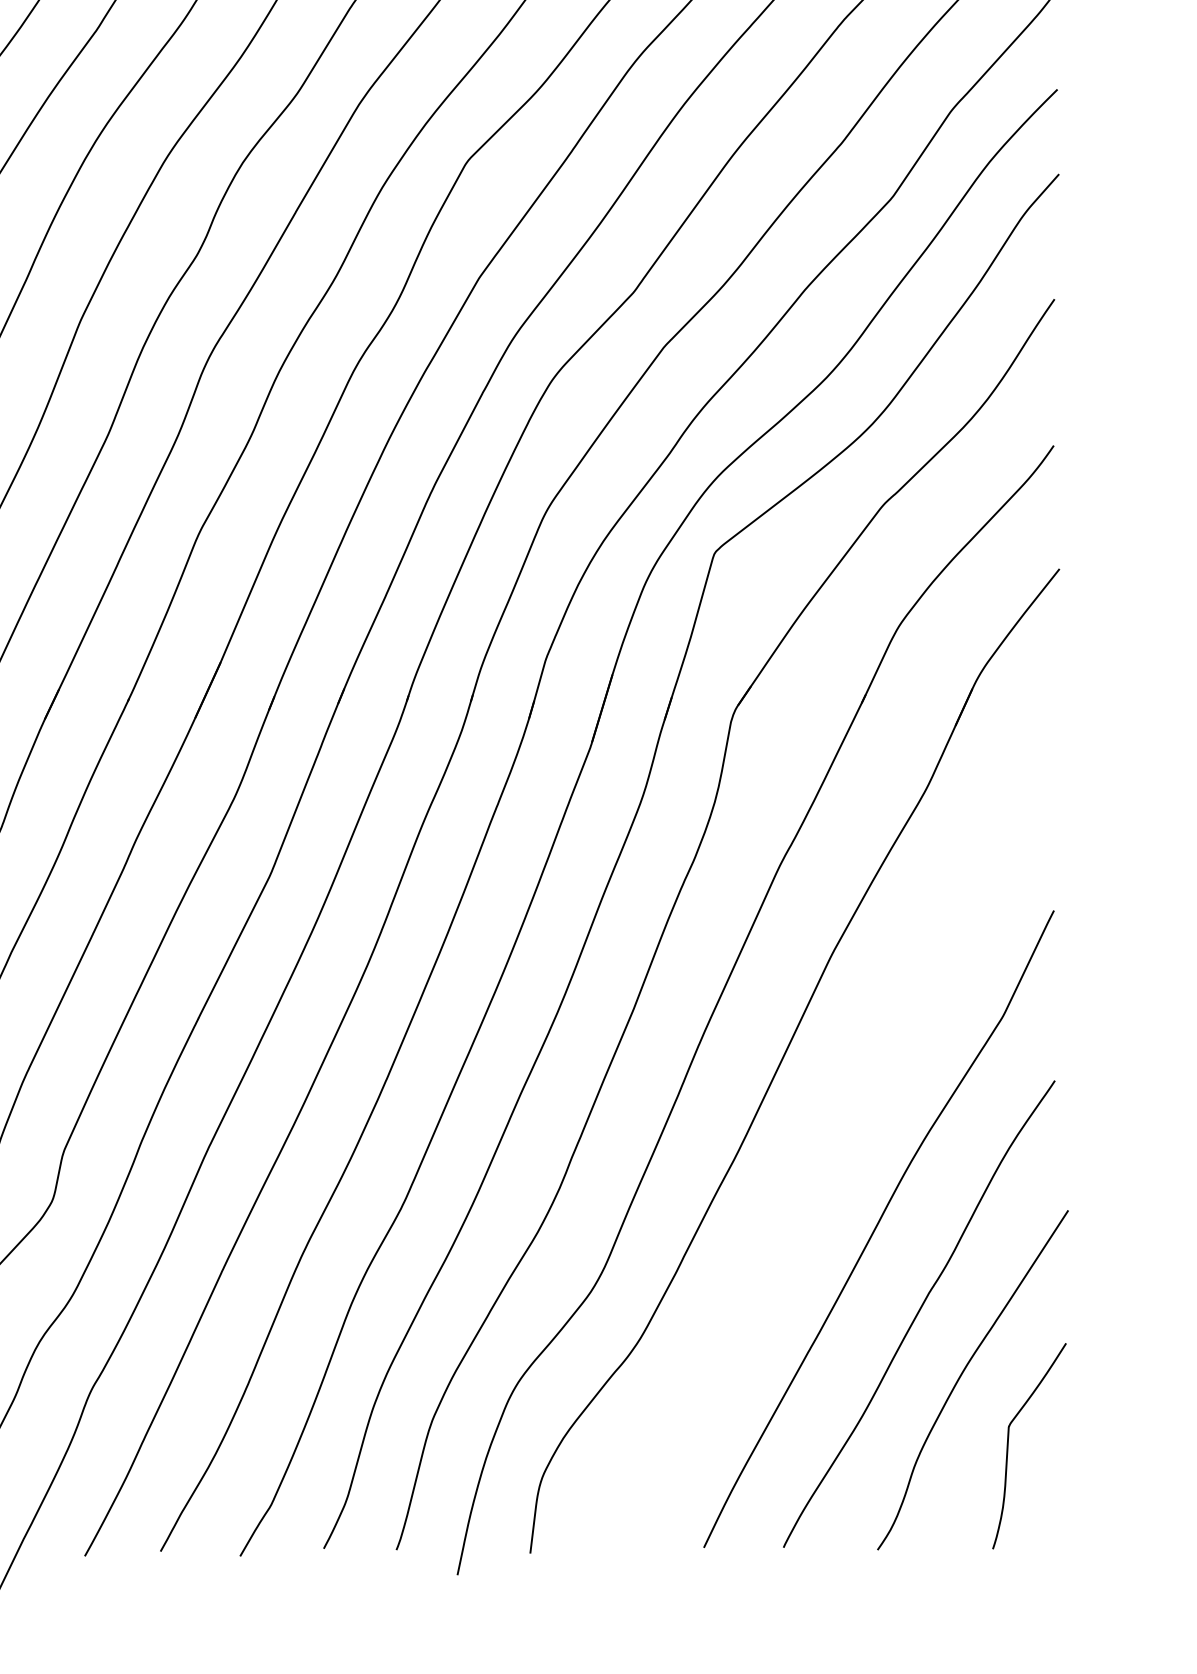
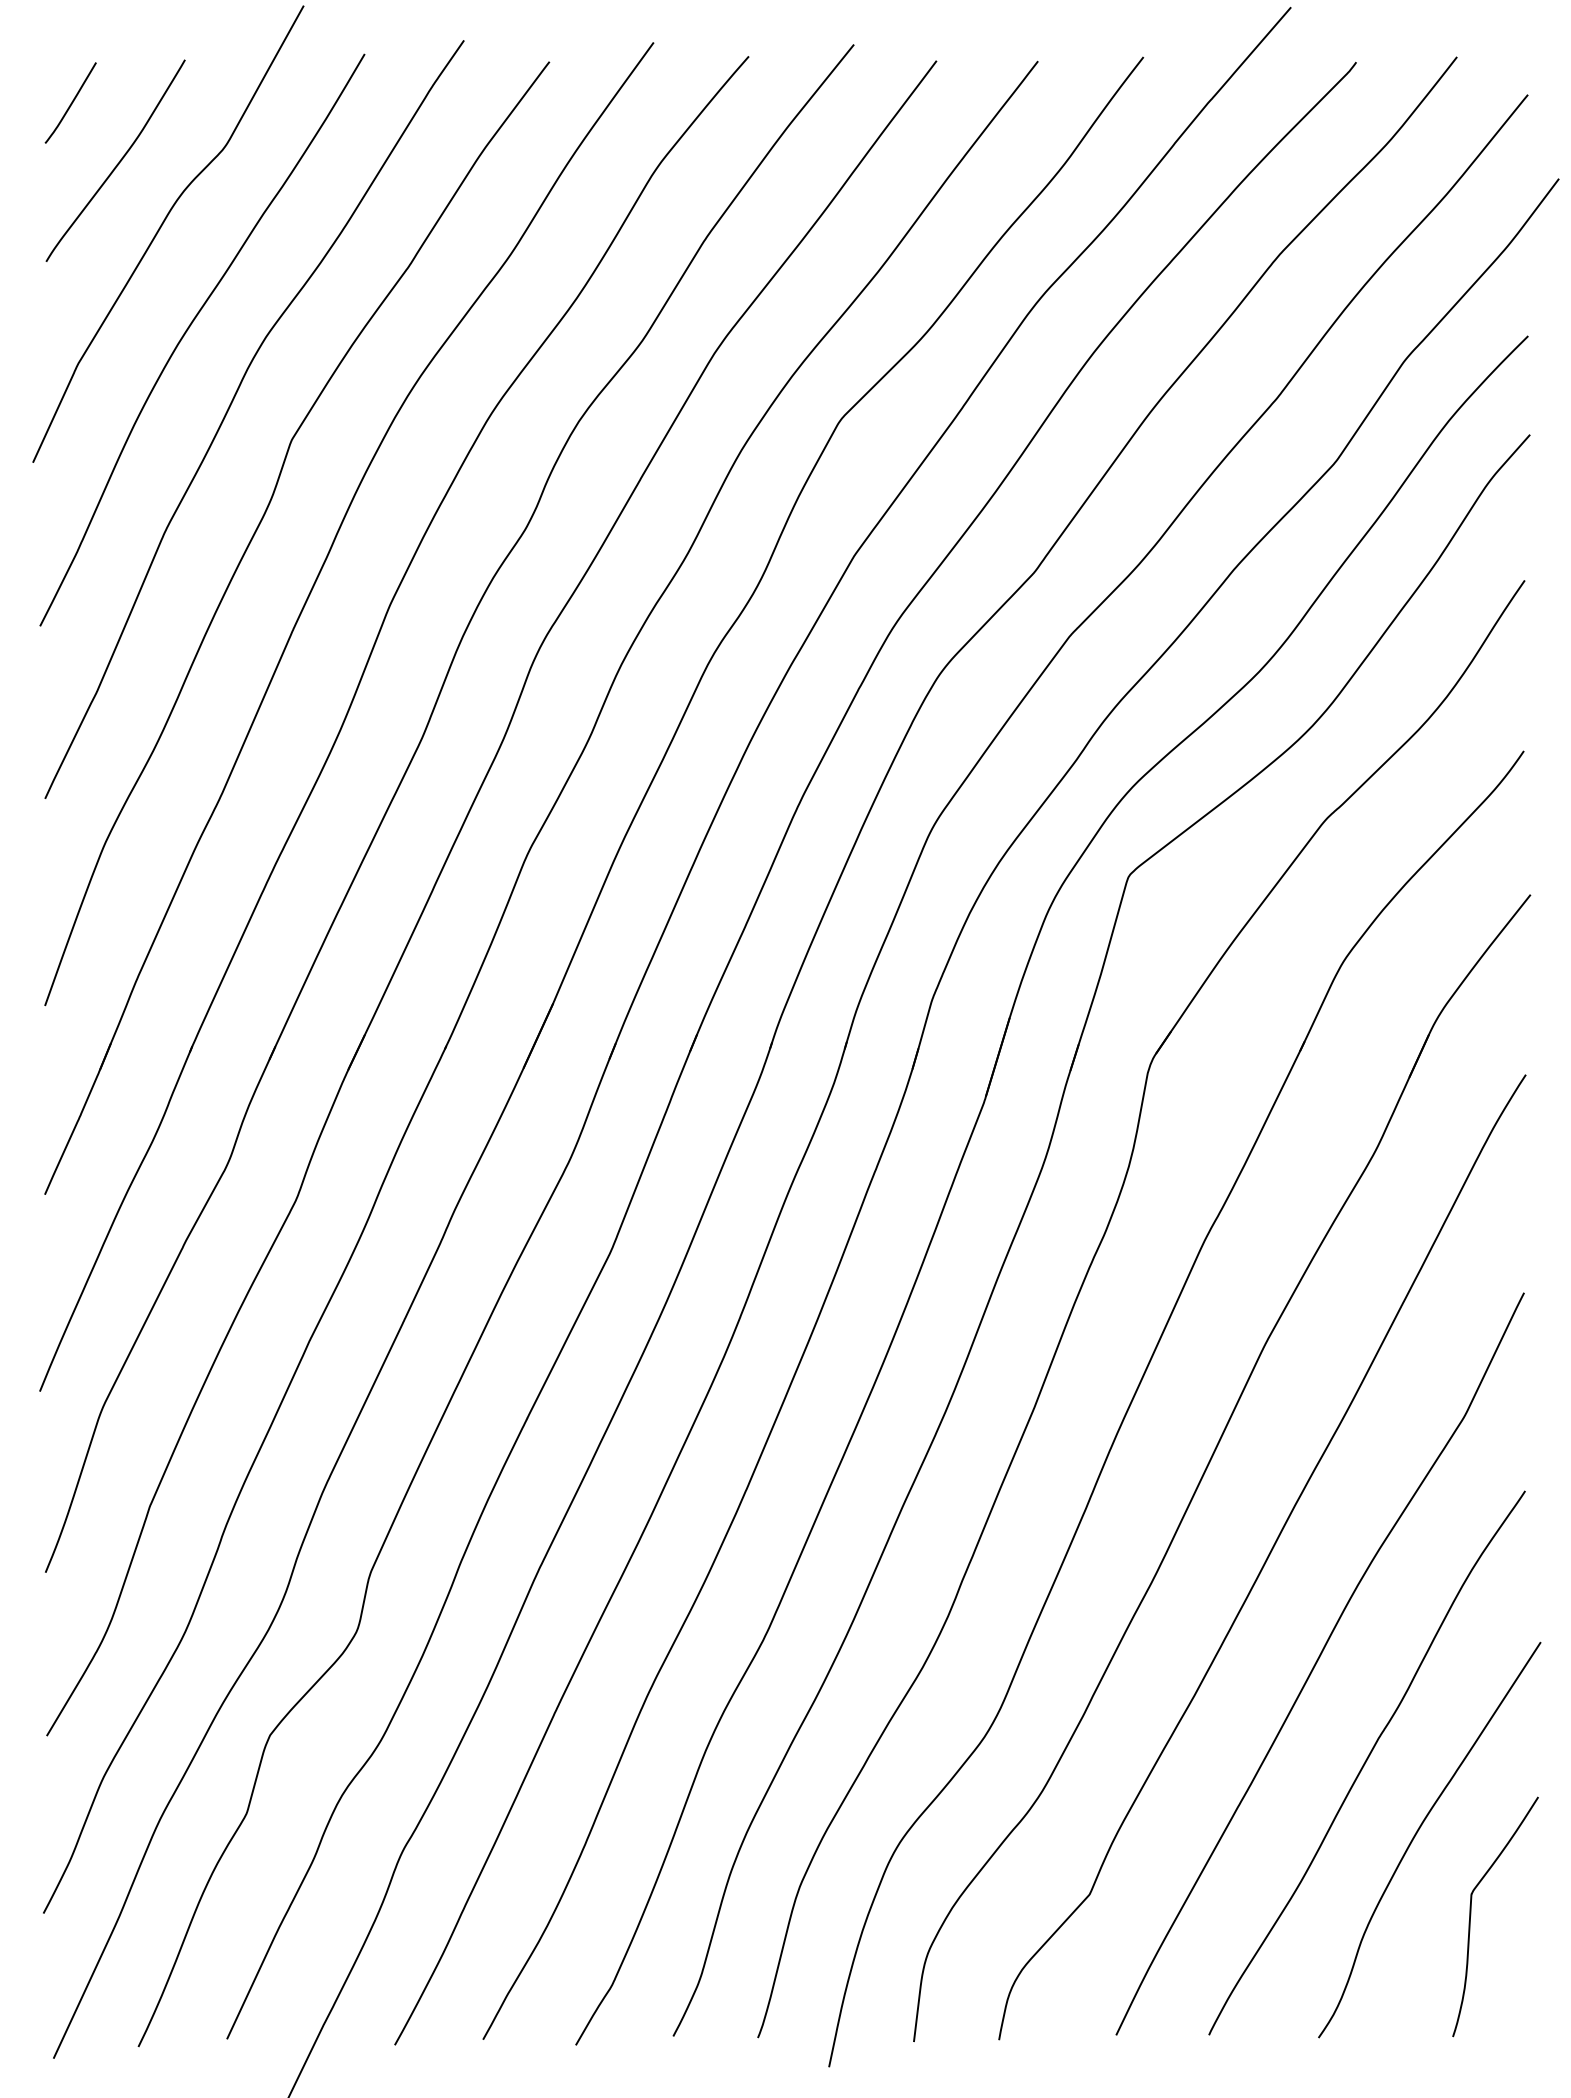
curve: (832, 1139) -> (1265, 1559), added

